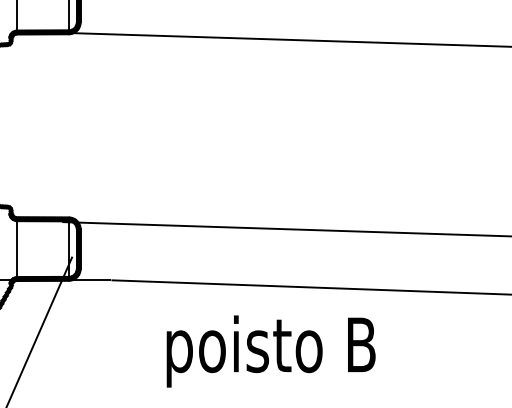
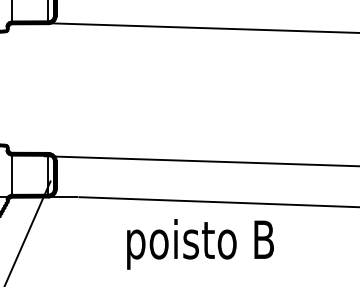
text: (270, 351) -> (200, 244), moved

